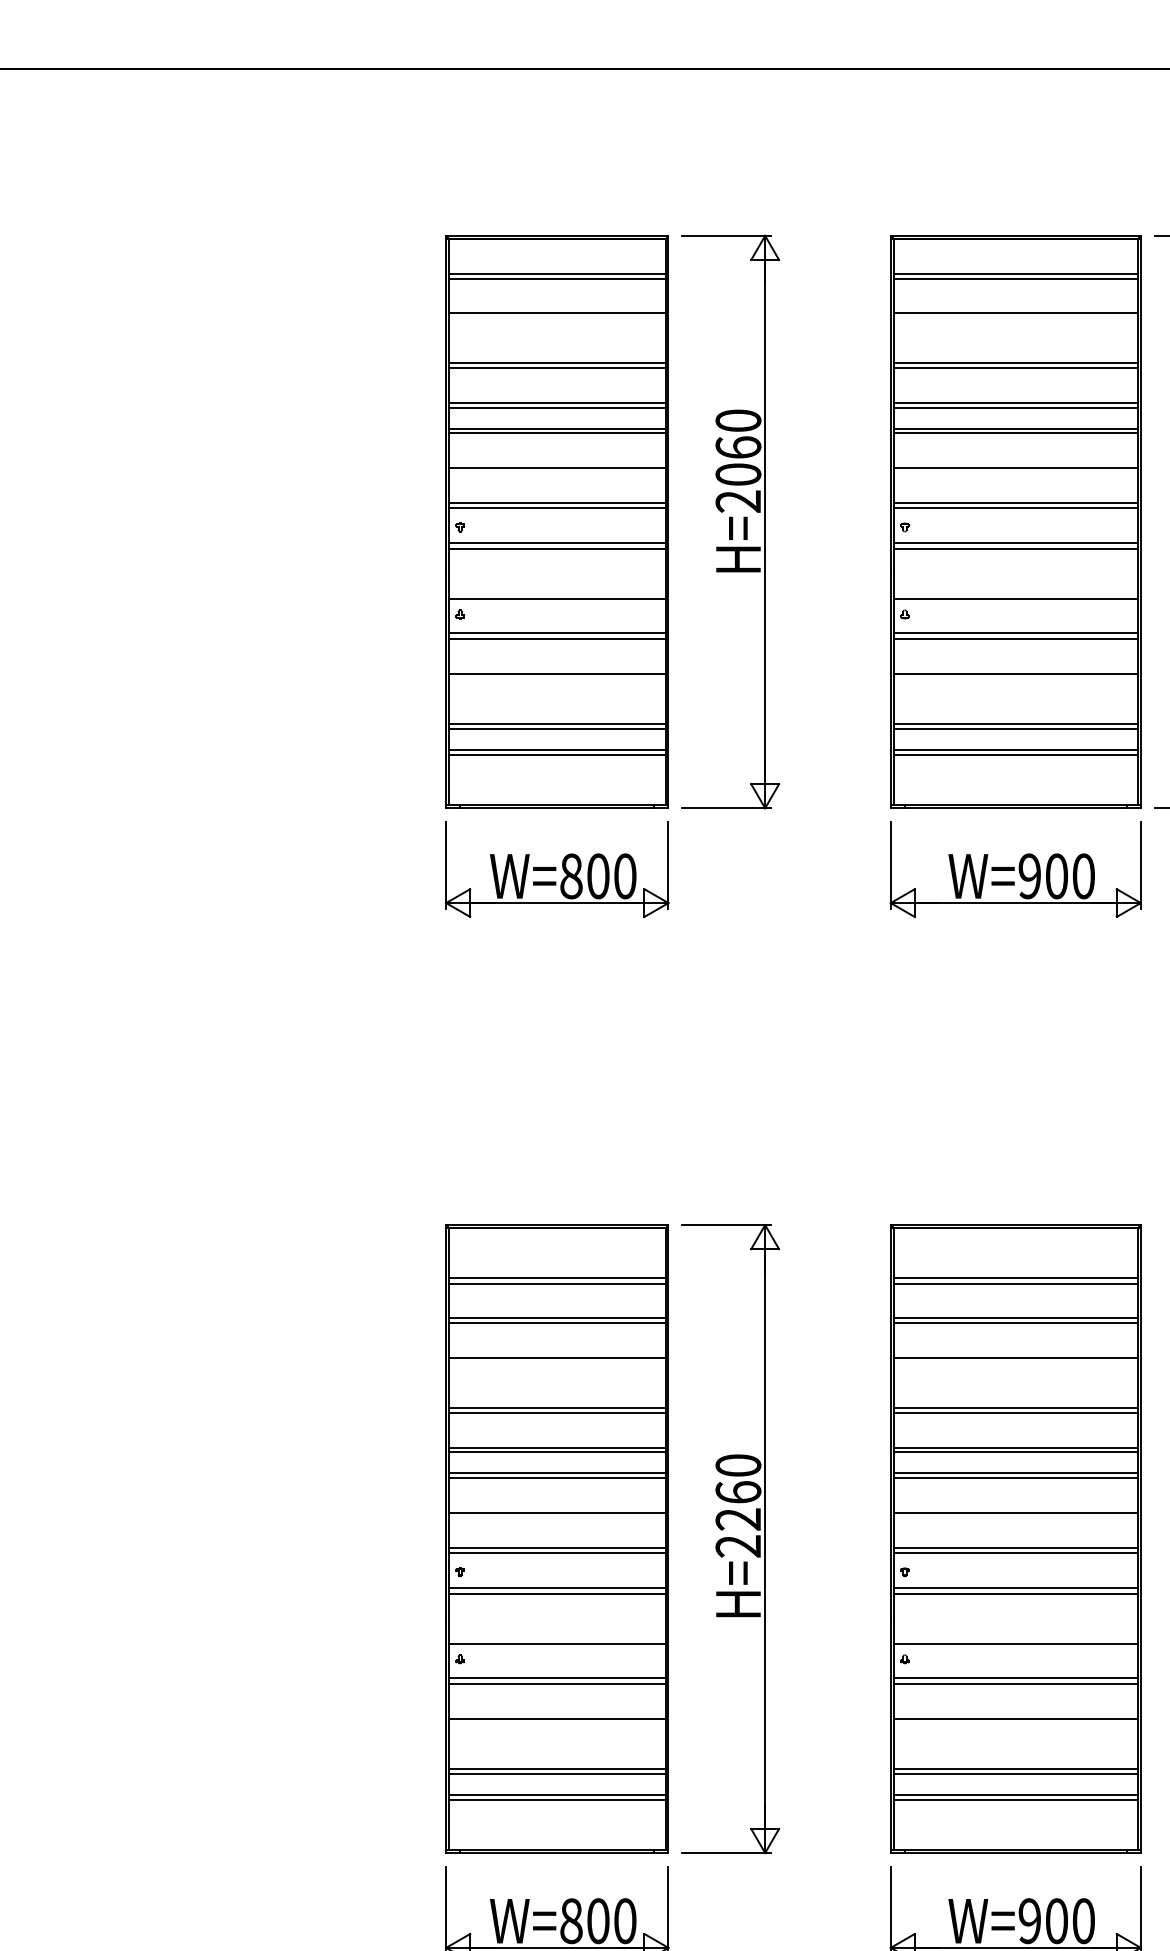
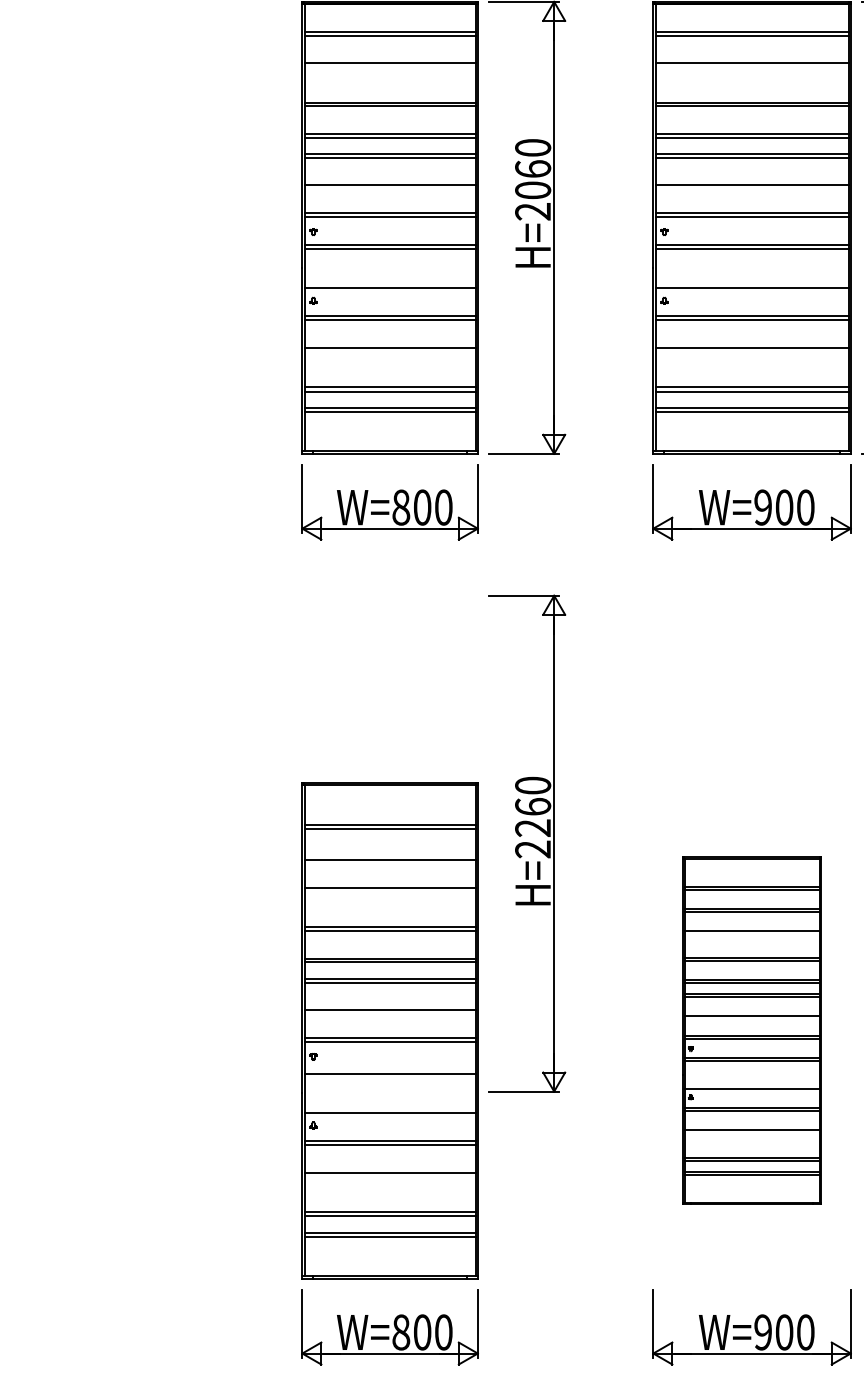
line: (556, 1318) -> (389, 856), removed
part: (1015, 1538) -> (751, 1030), size x0.7
part: (730, 1539) -> (526, 844), moved
line: (556, 1587) -> (389, 1069), removed

